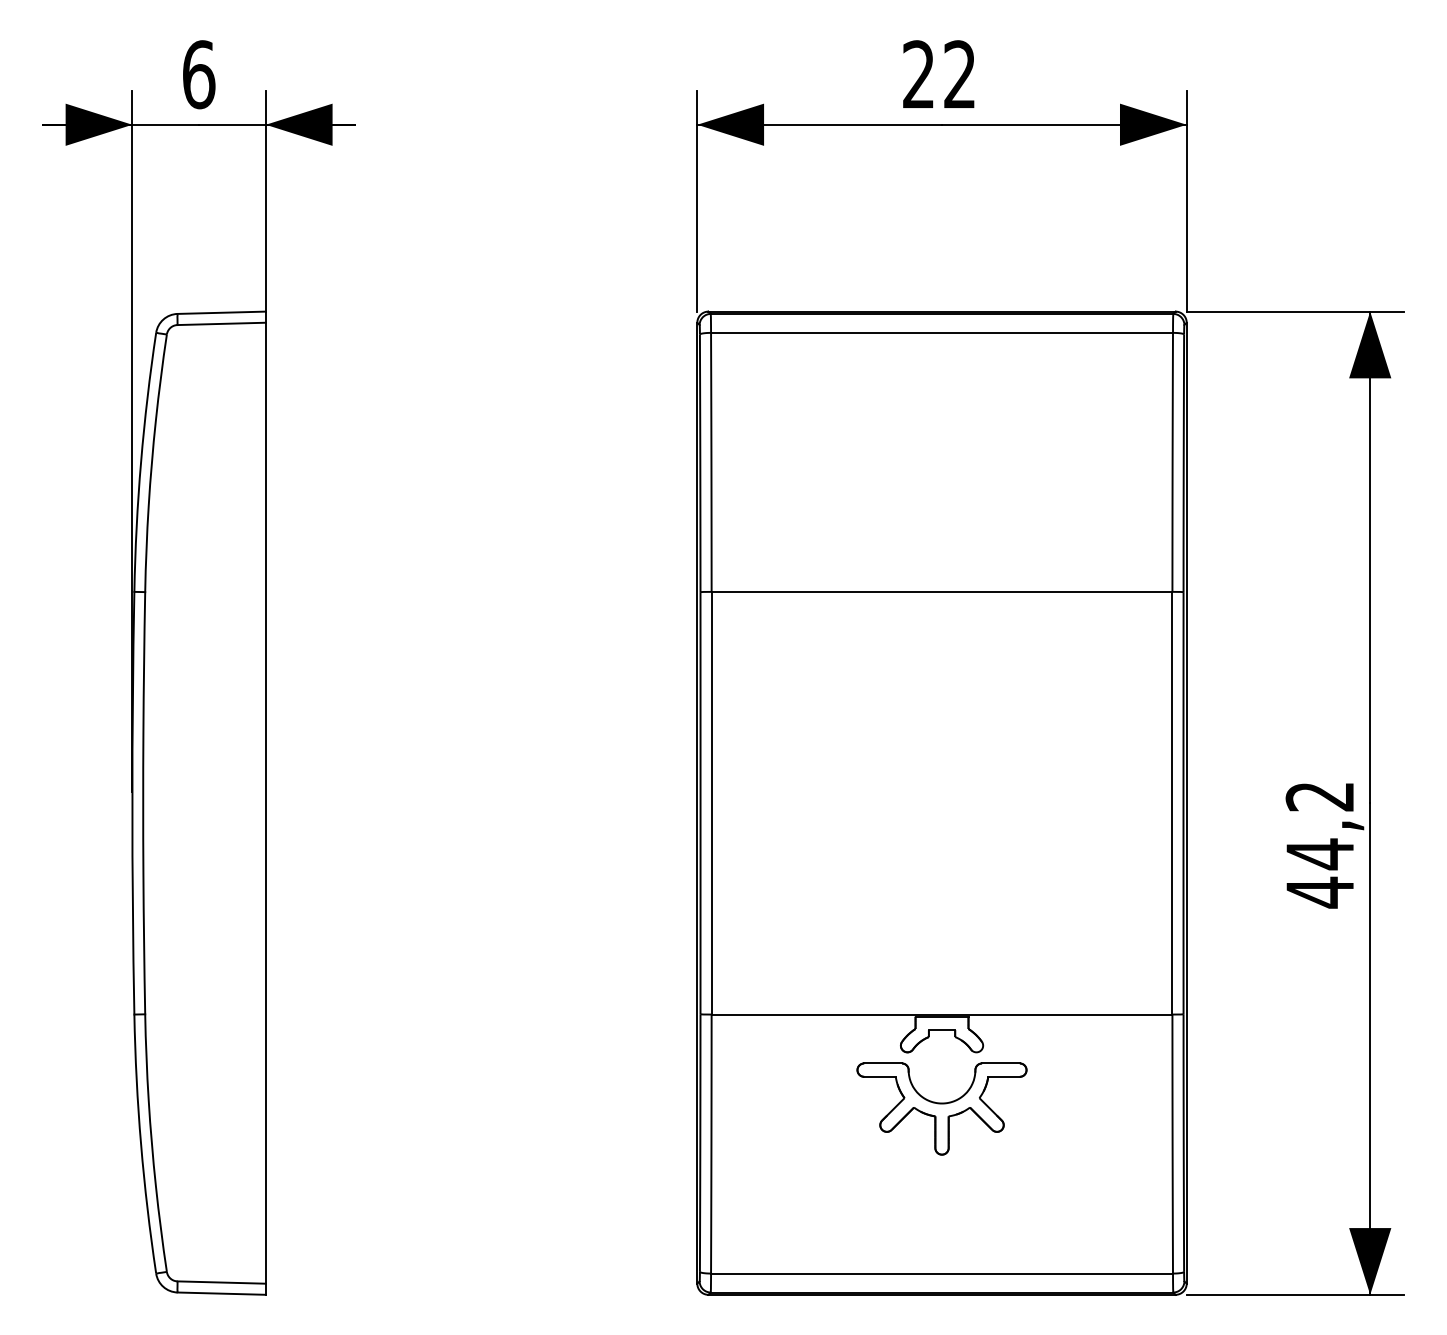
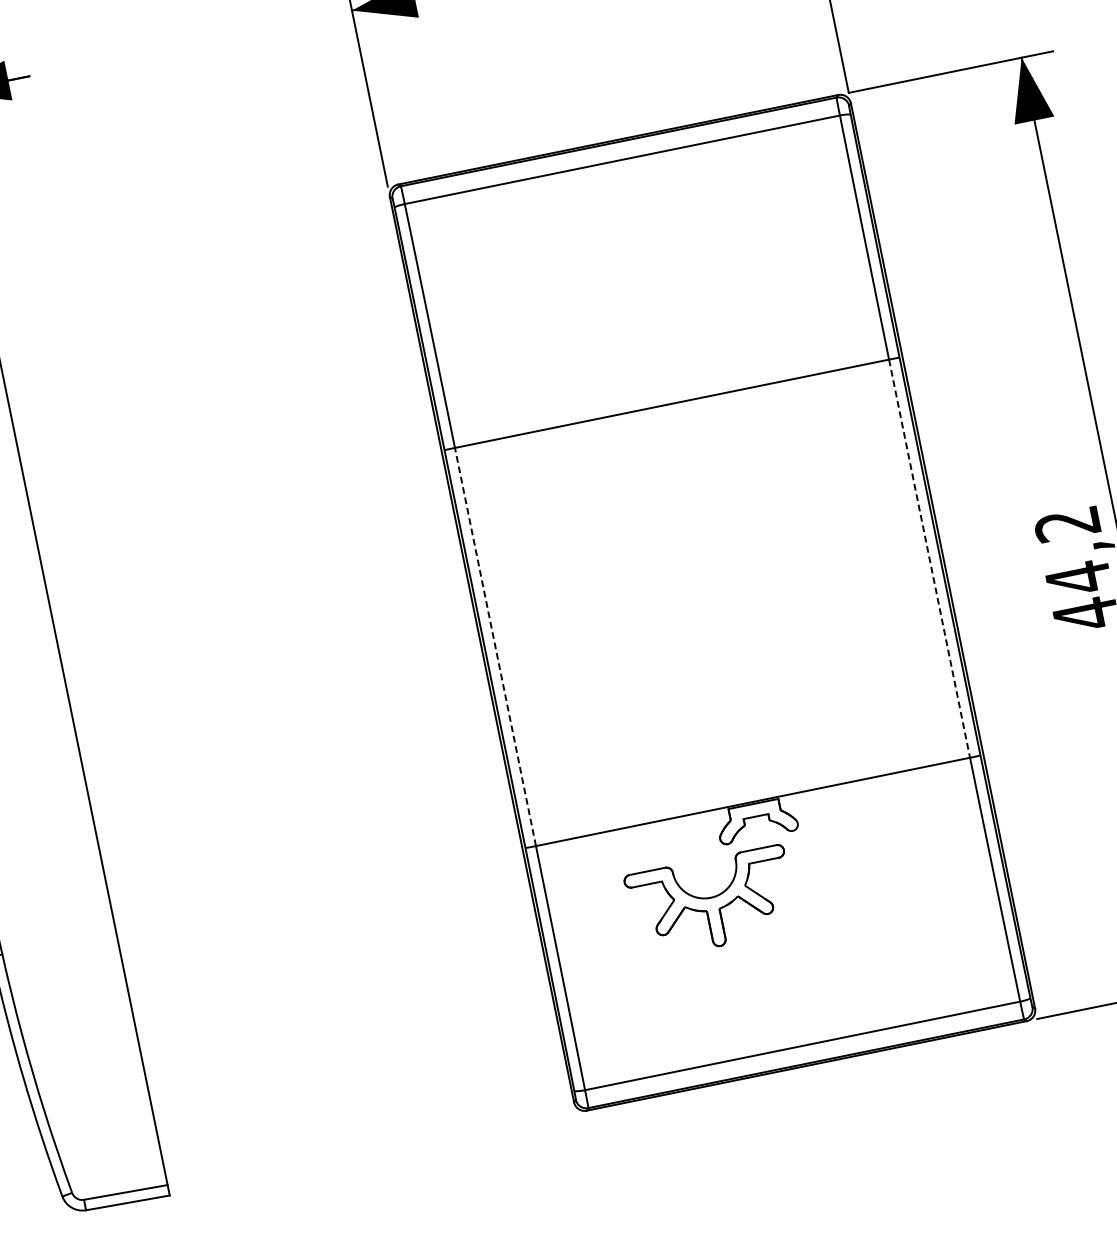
line: (711, 802) -> (495, 646), solid -> dashed
line: (1172, 803) -> (929, 558), solid -> dashed
part: (941, 1108) -> (711, 902), moved

